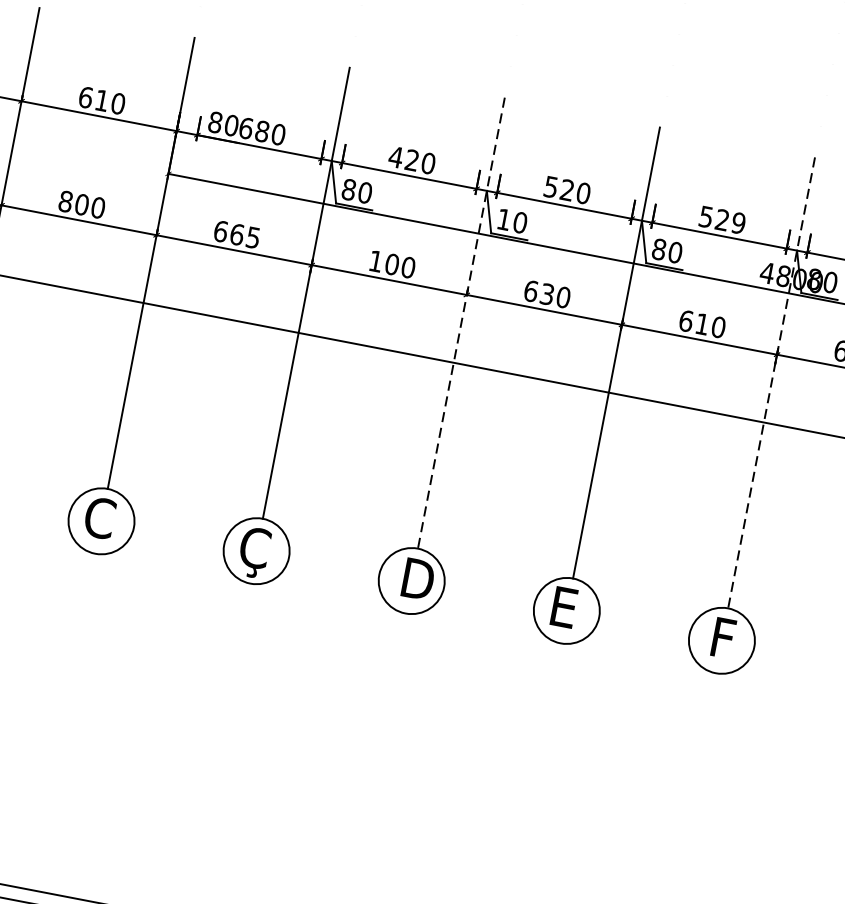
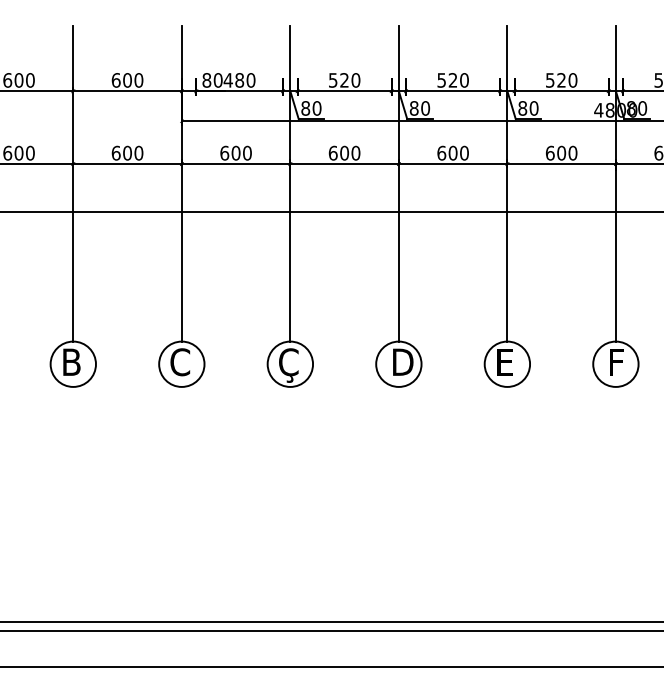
text: (101, 100) -> (127, 80), 610 -> 600
text: (244, 128) -> (227, 80), 680 -> 480
text: (394, 157) -> (332, 80), 420 -> 520
text: (65, 200) -> (115, 152), 800 -> 600
text: (503, 219) -> (413, 108), 10 -> 80
text: (737, 223) -> (572, 80), 529 -> 520
text: (245, 235) -> (241, 152), 665 -> 600
text: (375, 260) -> (332, 152), 100 -> 600
text: (546, 293) -> (452, 152), 630 -> 600
line: (460, 322) -> (398, 183), dashed -> solid
text: (702, 323) -> (561, 152), 610 -> 600
line: (771, 382) -> (615, 183), dashed -> solid

